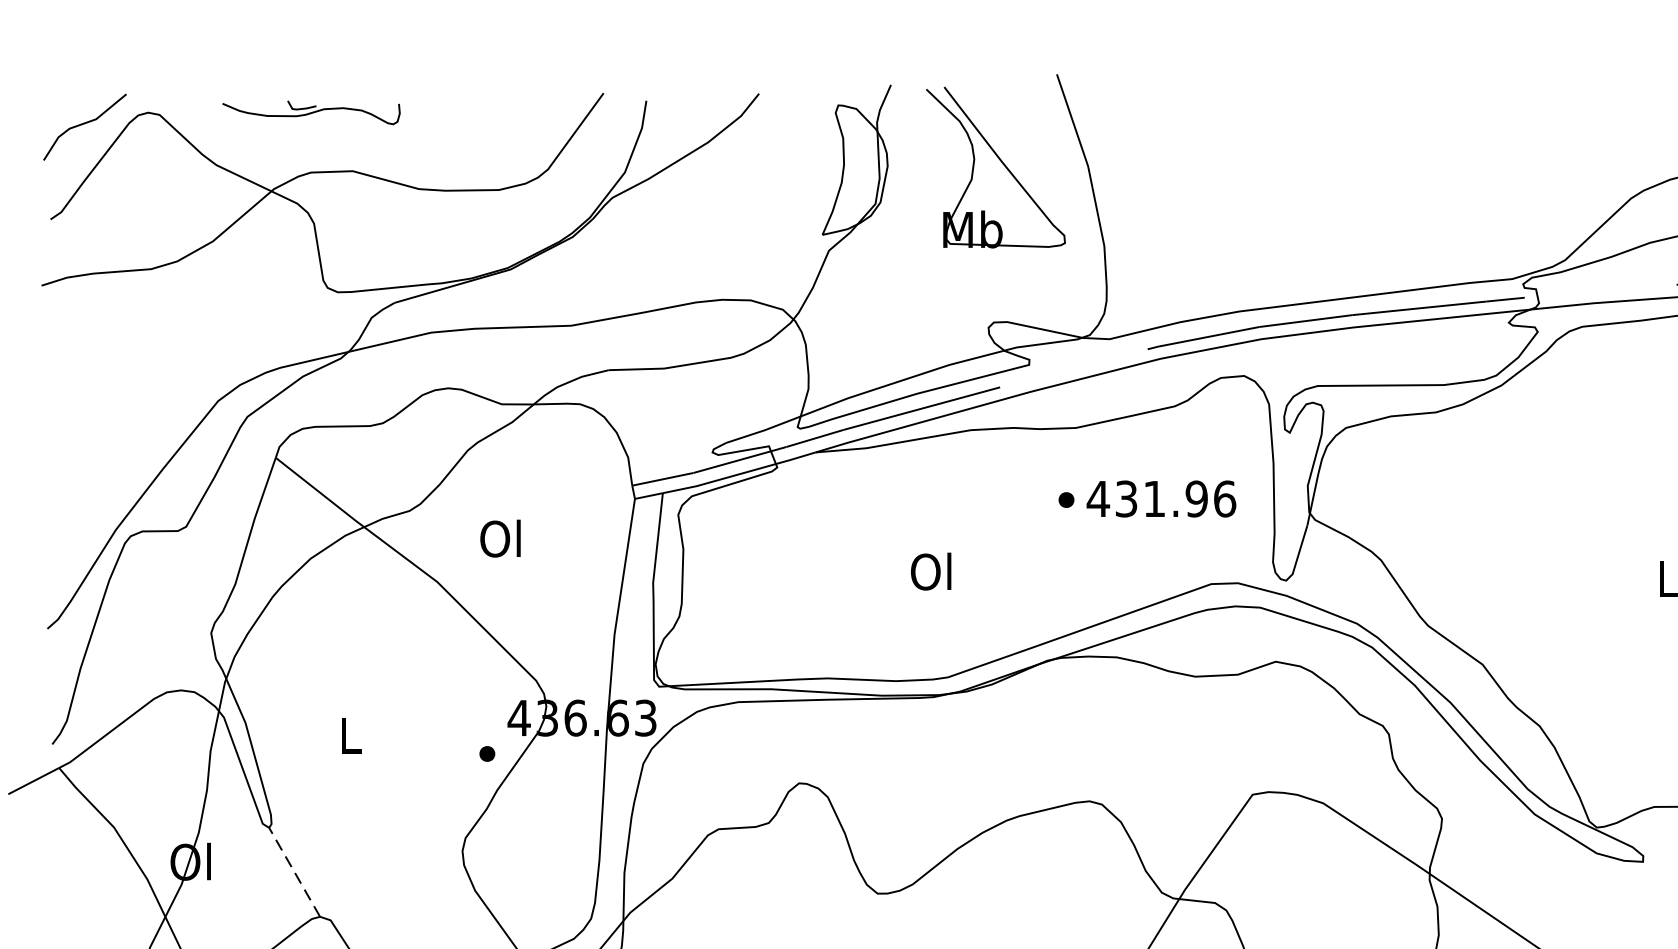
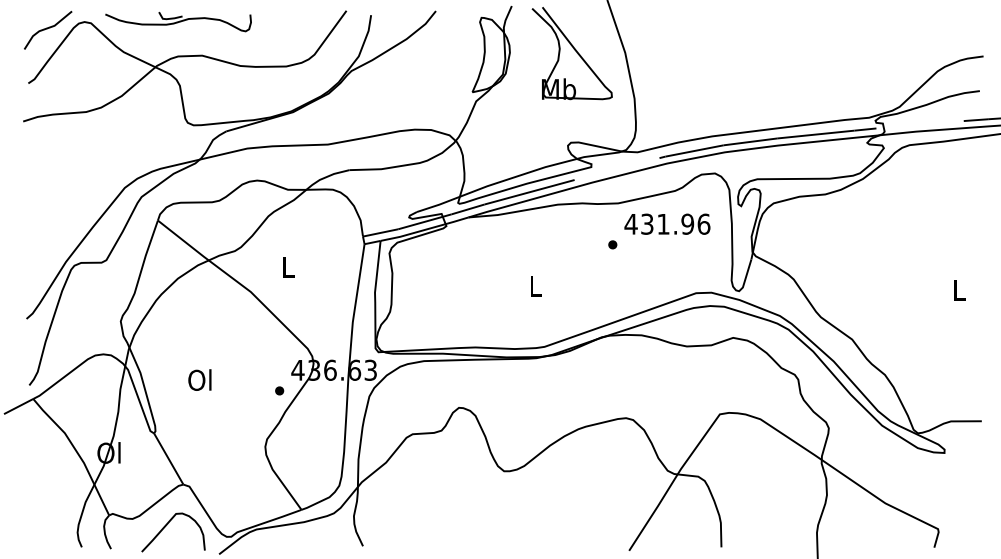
part: (311, 113) -> (178, 22), size x1.43
text: (1161, 497) -> (667, 223), moved
text: (499, 537) -> (286, 266), Ol -> L
text: (930, 570) -> (534, 285), Ol -> L
text: (348, 734) -> (199, 379), L -> Ol
line: (294, 871) -> (168, 458), dashed -> solid

